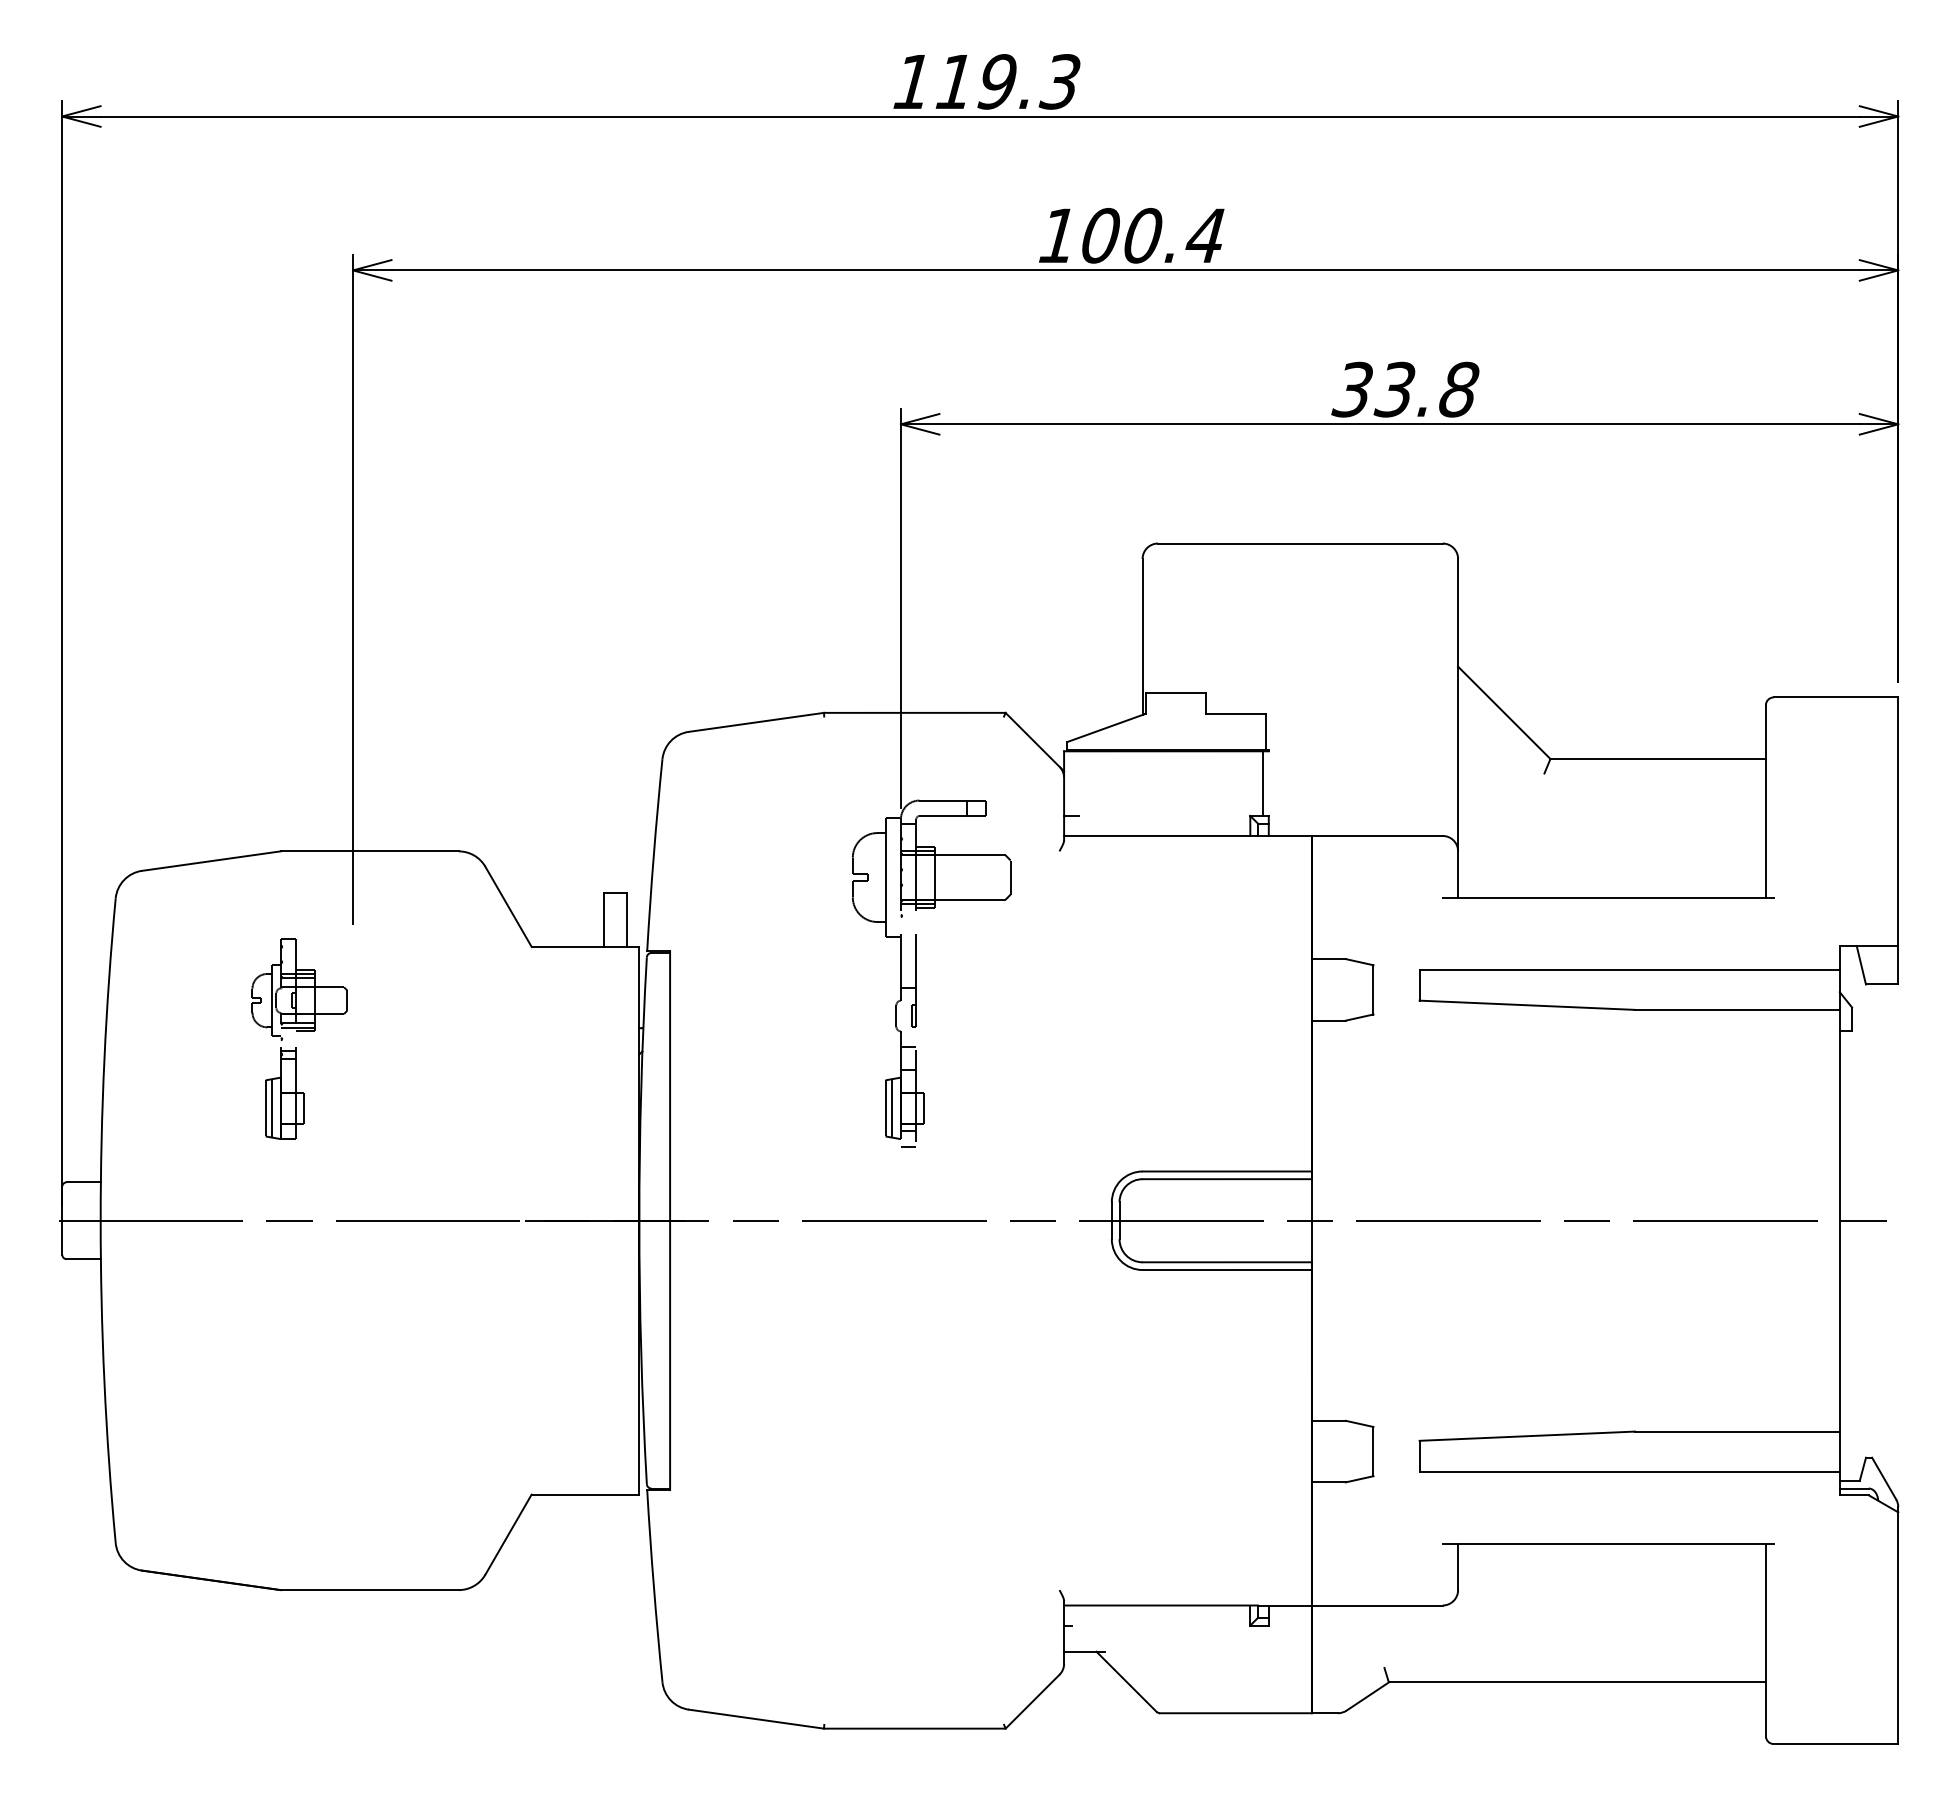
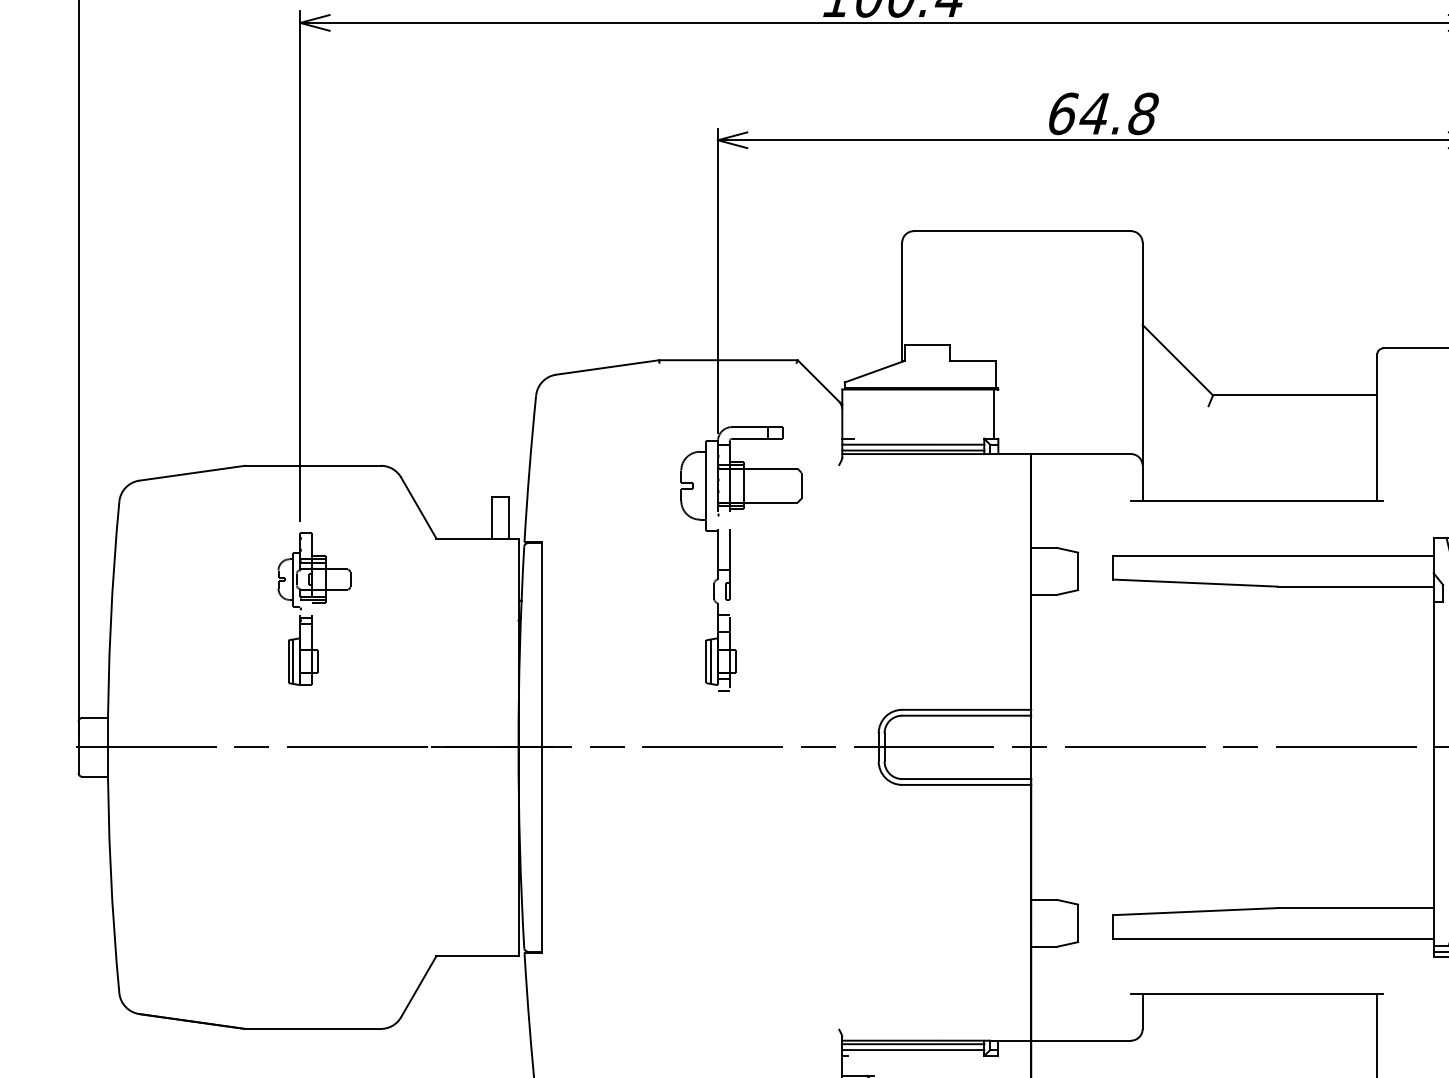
text: (1373, 389) -> (1078, 113), 33.8 -> 64.8
line: (1157, 823) -> (913, 444), added
line: (1157, 831) -> (913, 450), added
part: (299, 1031) -> (314, 603), moved
line: (1157, 1610) -> (913, 1044), added
line: (1157, 1617) -> (913, 1049), added

